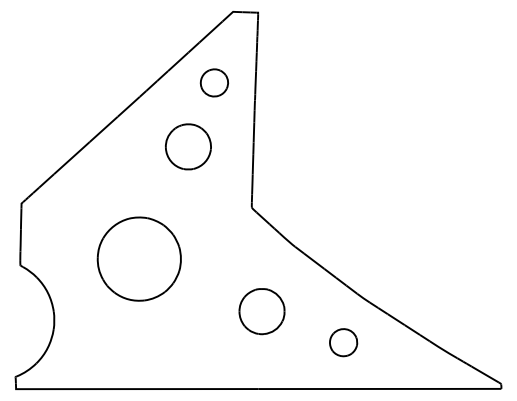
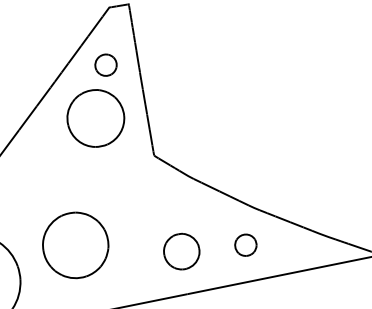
part: (188, 146) -> (95, 118), size x1.6
part: (138, 258) -> (74, 245), moved
part: (261, 311) -> (181, 251), moved

